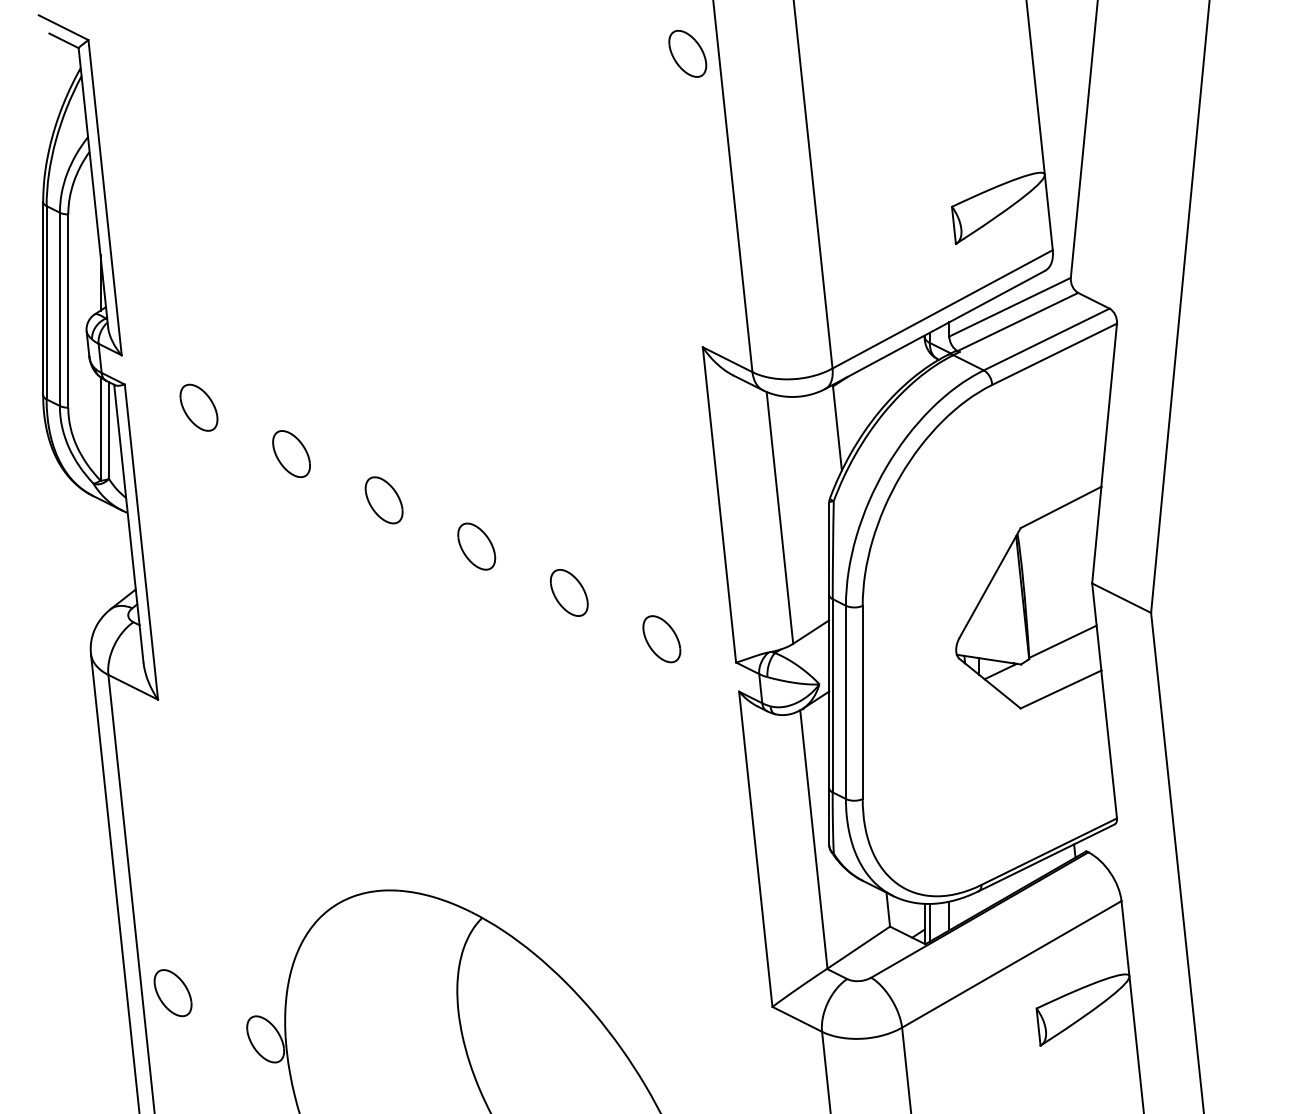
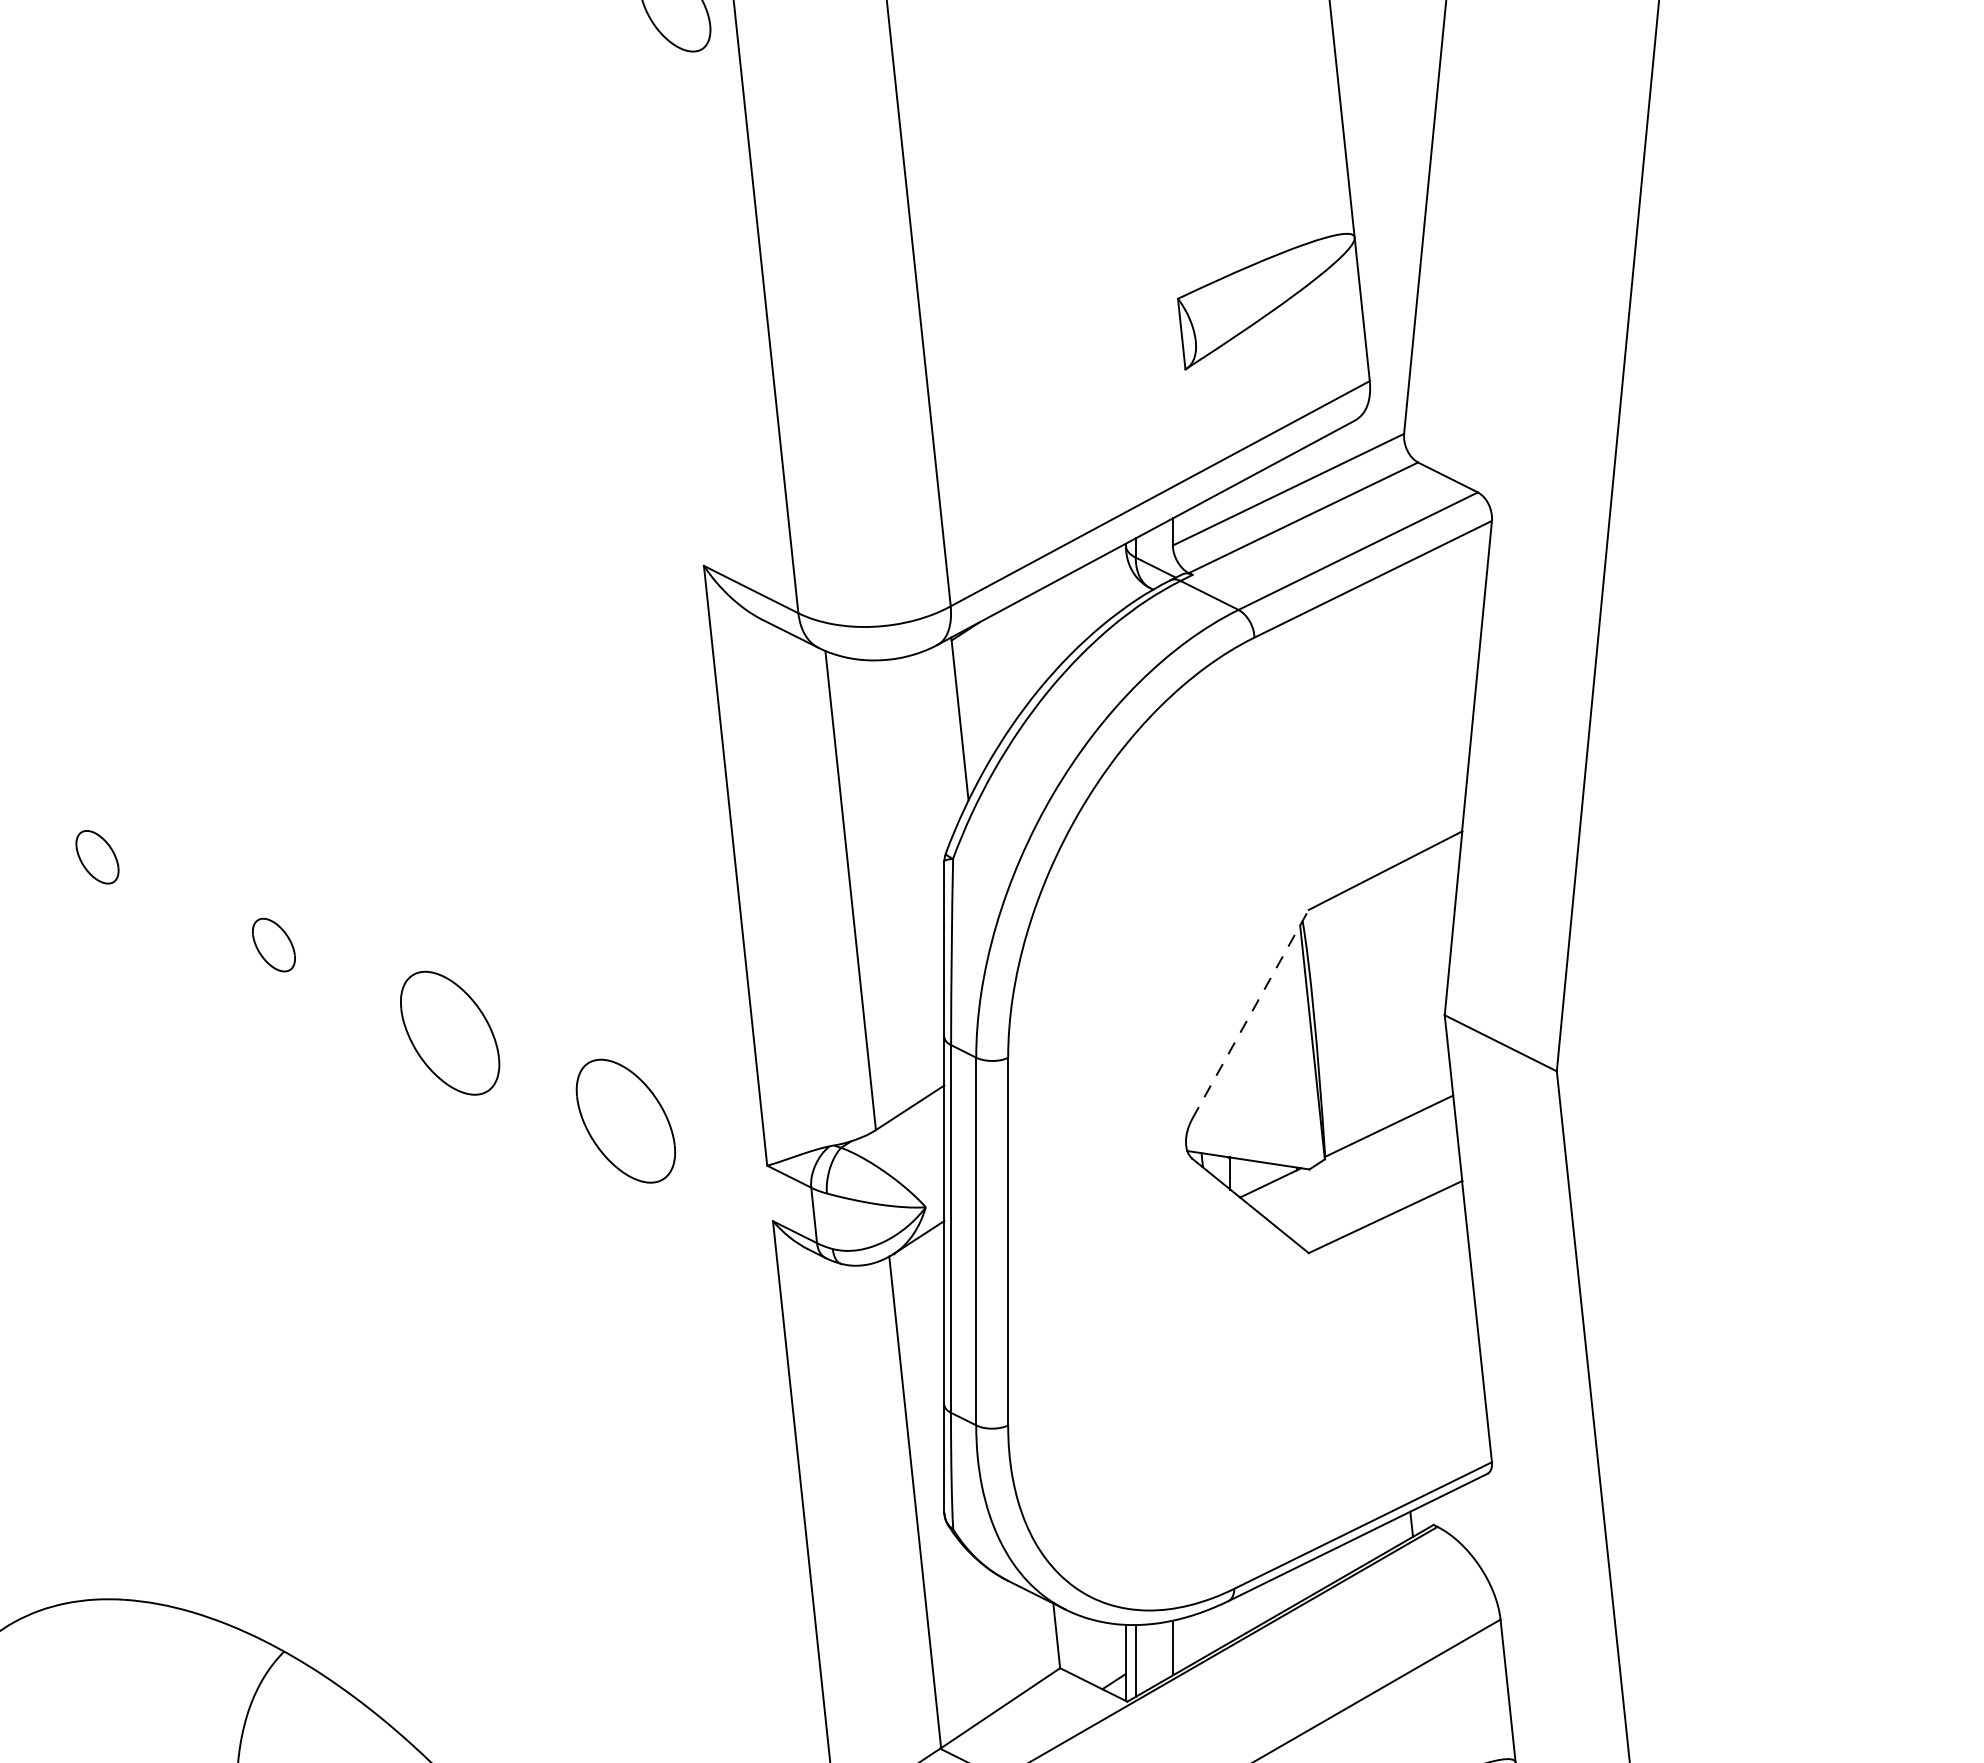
part: (383, 500) -> (96, 857), size x0.6
part: (476, 546) -> (273, 944), size x0.6
line: (990, 582) -> (1251, 1013), solid -> dashed
part: (568, 592) -> (448, 1032), size x1.4
part: (661, 639) -> (625, 1121), size x1.4

